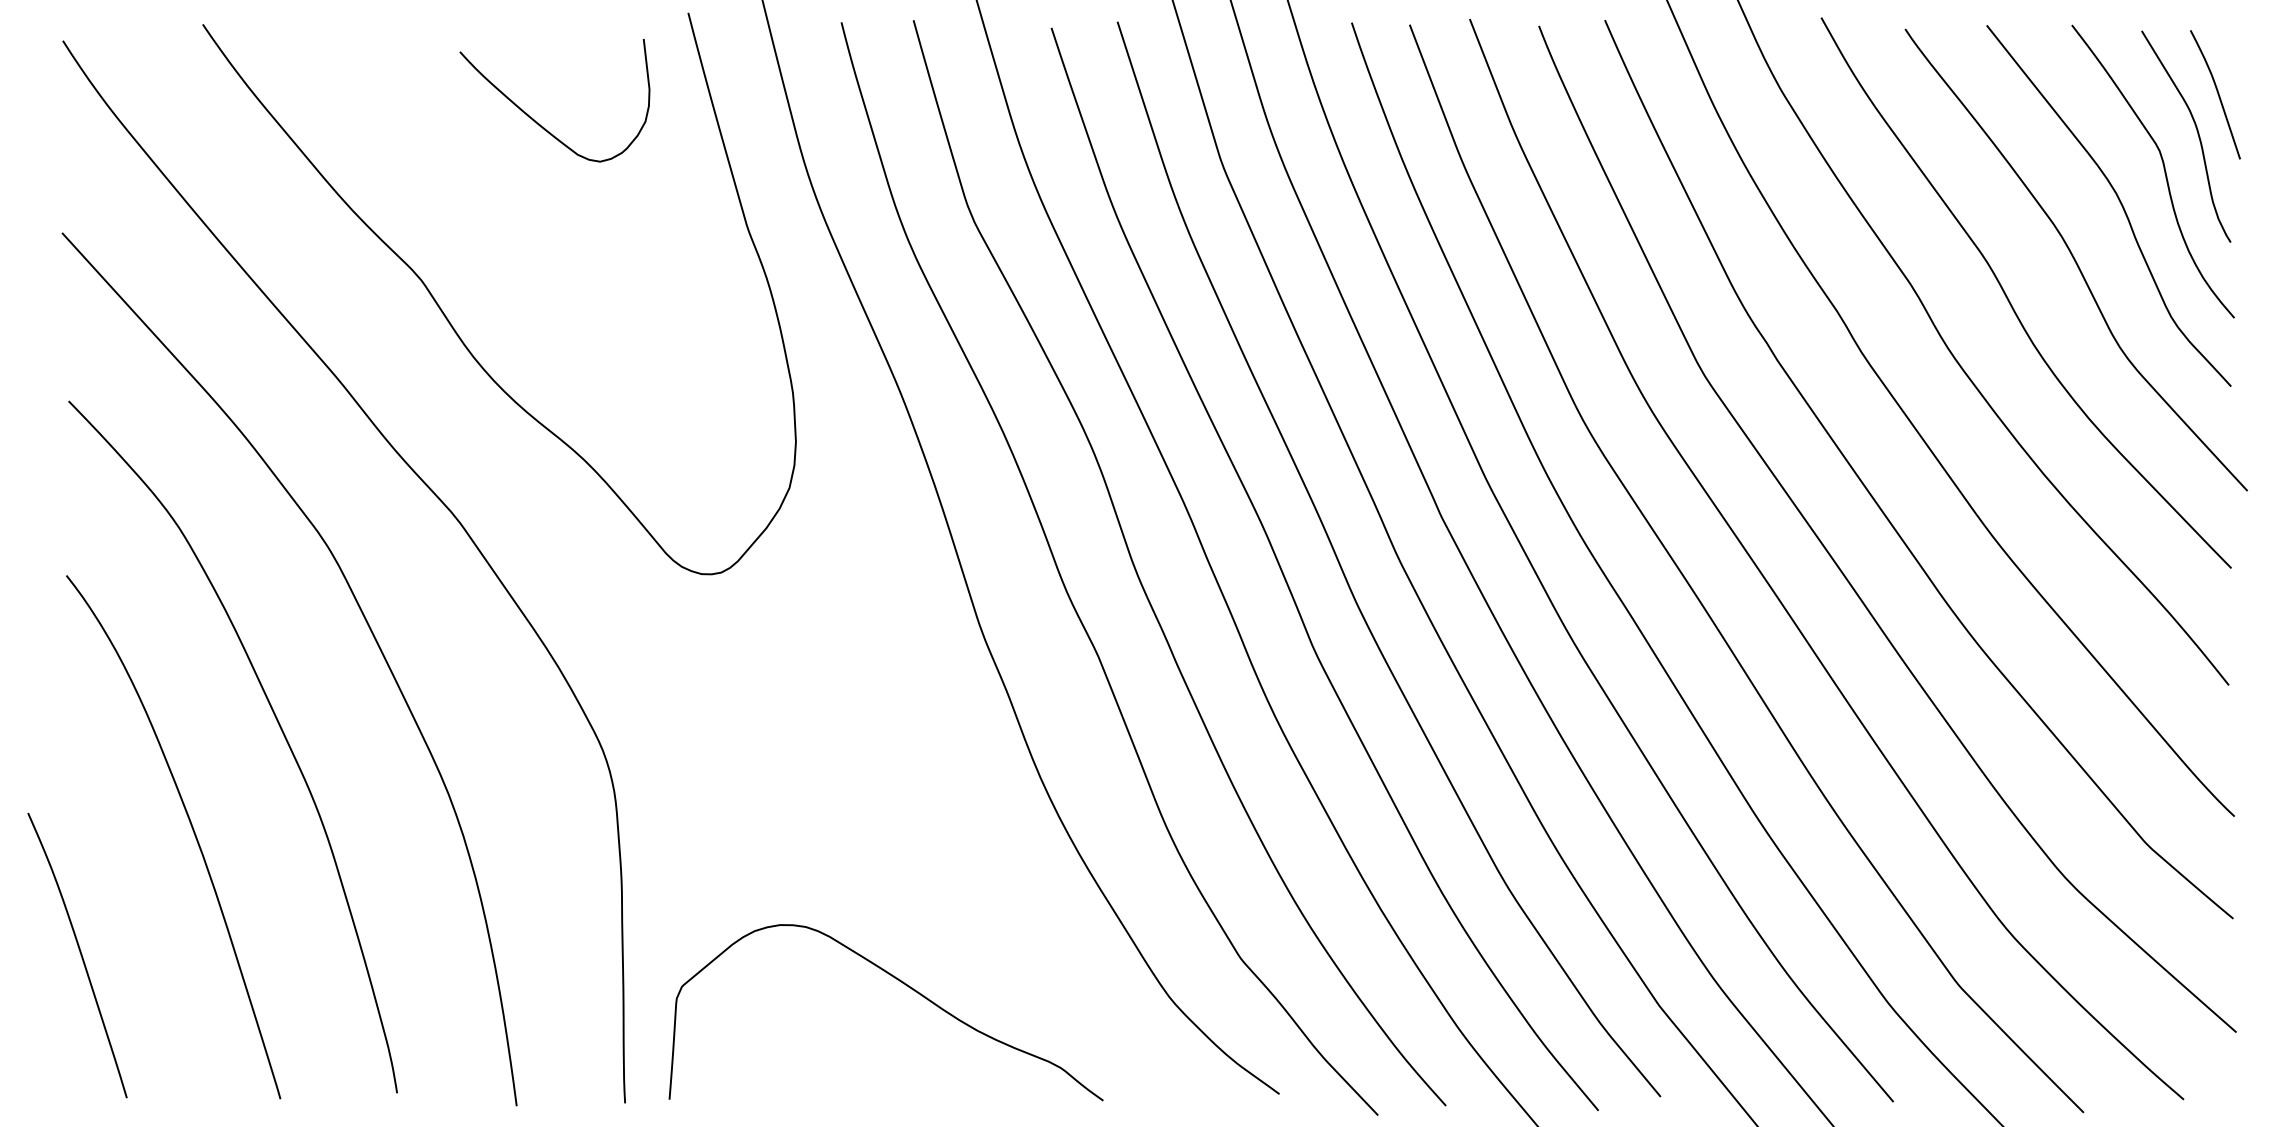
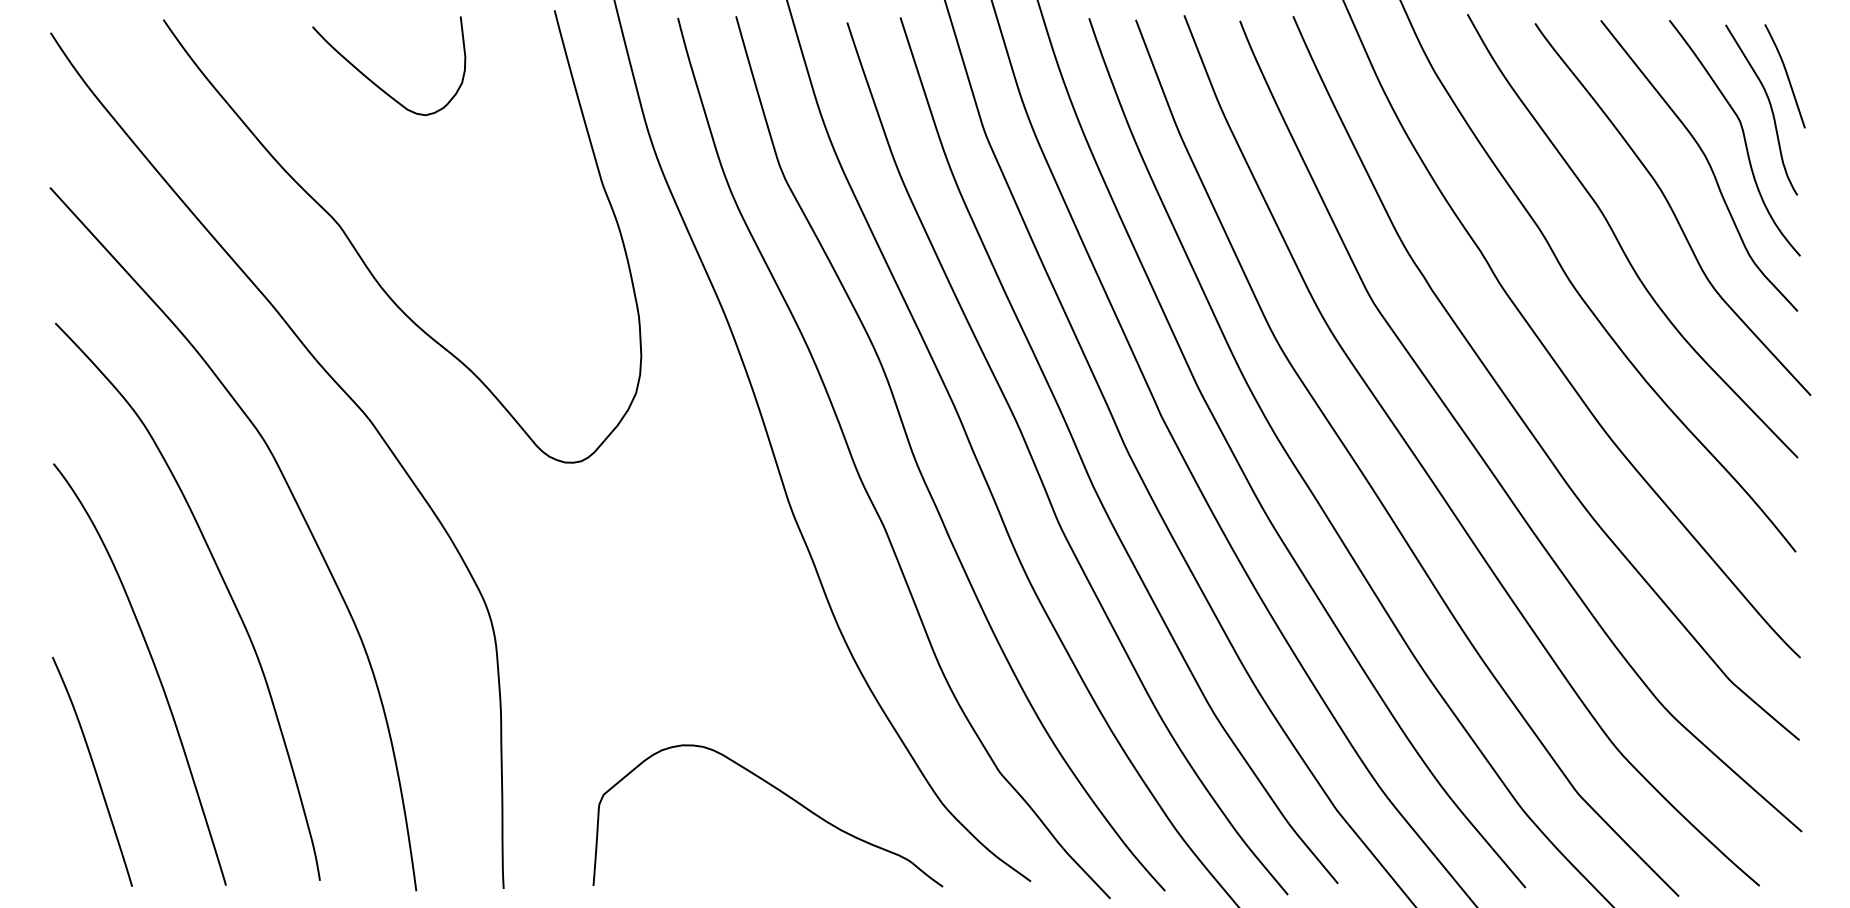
curve: (535, 119) -> (373, 81), moved
curve: (80, 955) -> (94, 771), moved
curve: (905, 986) -> (783, 794), moved

